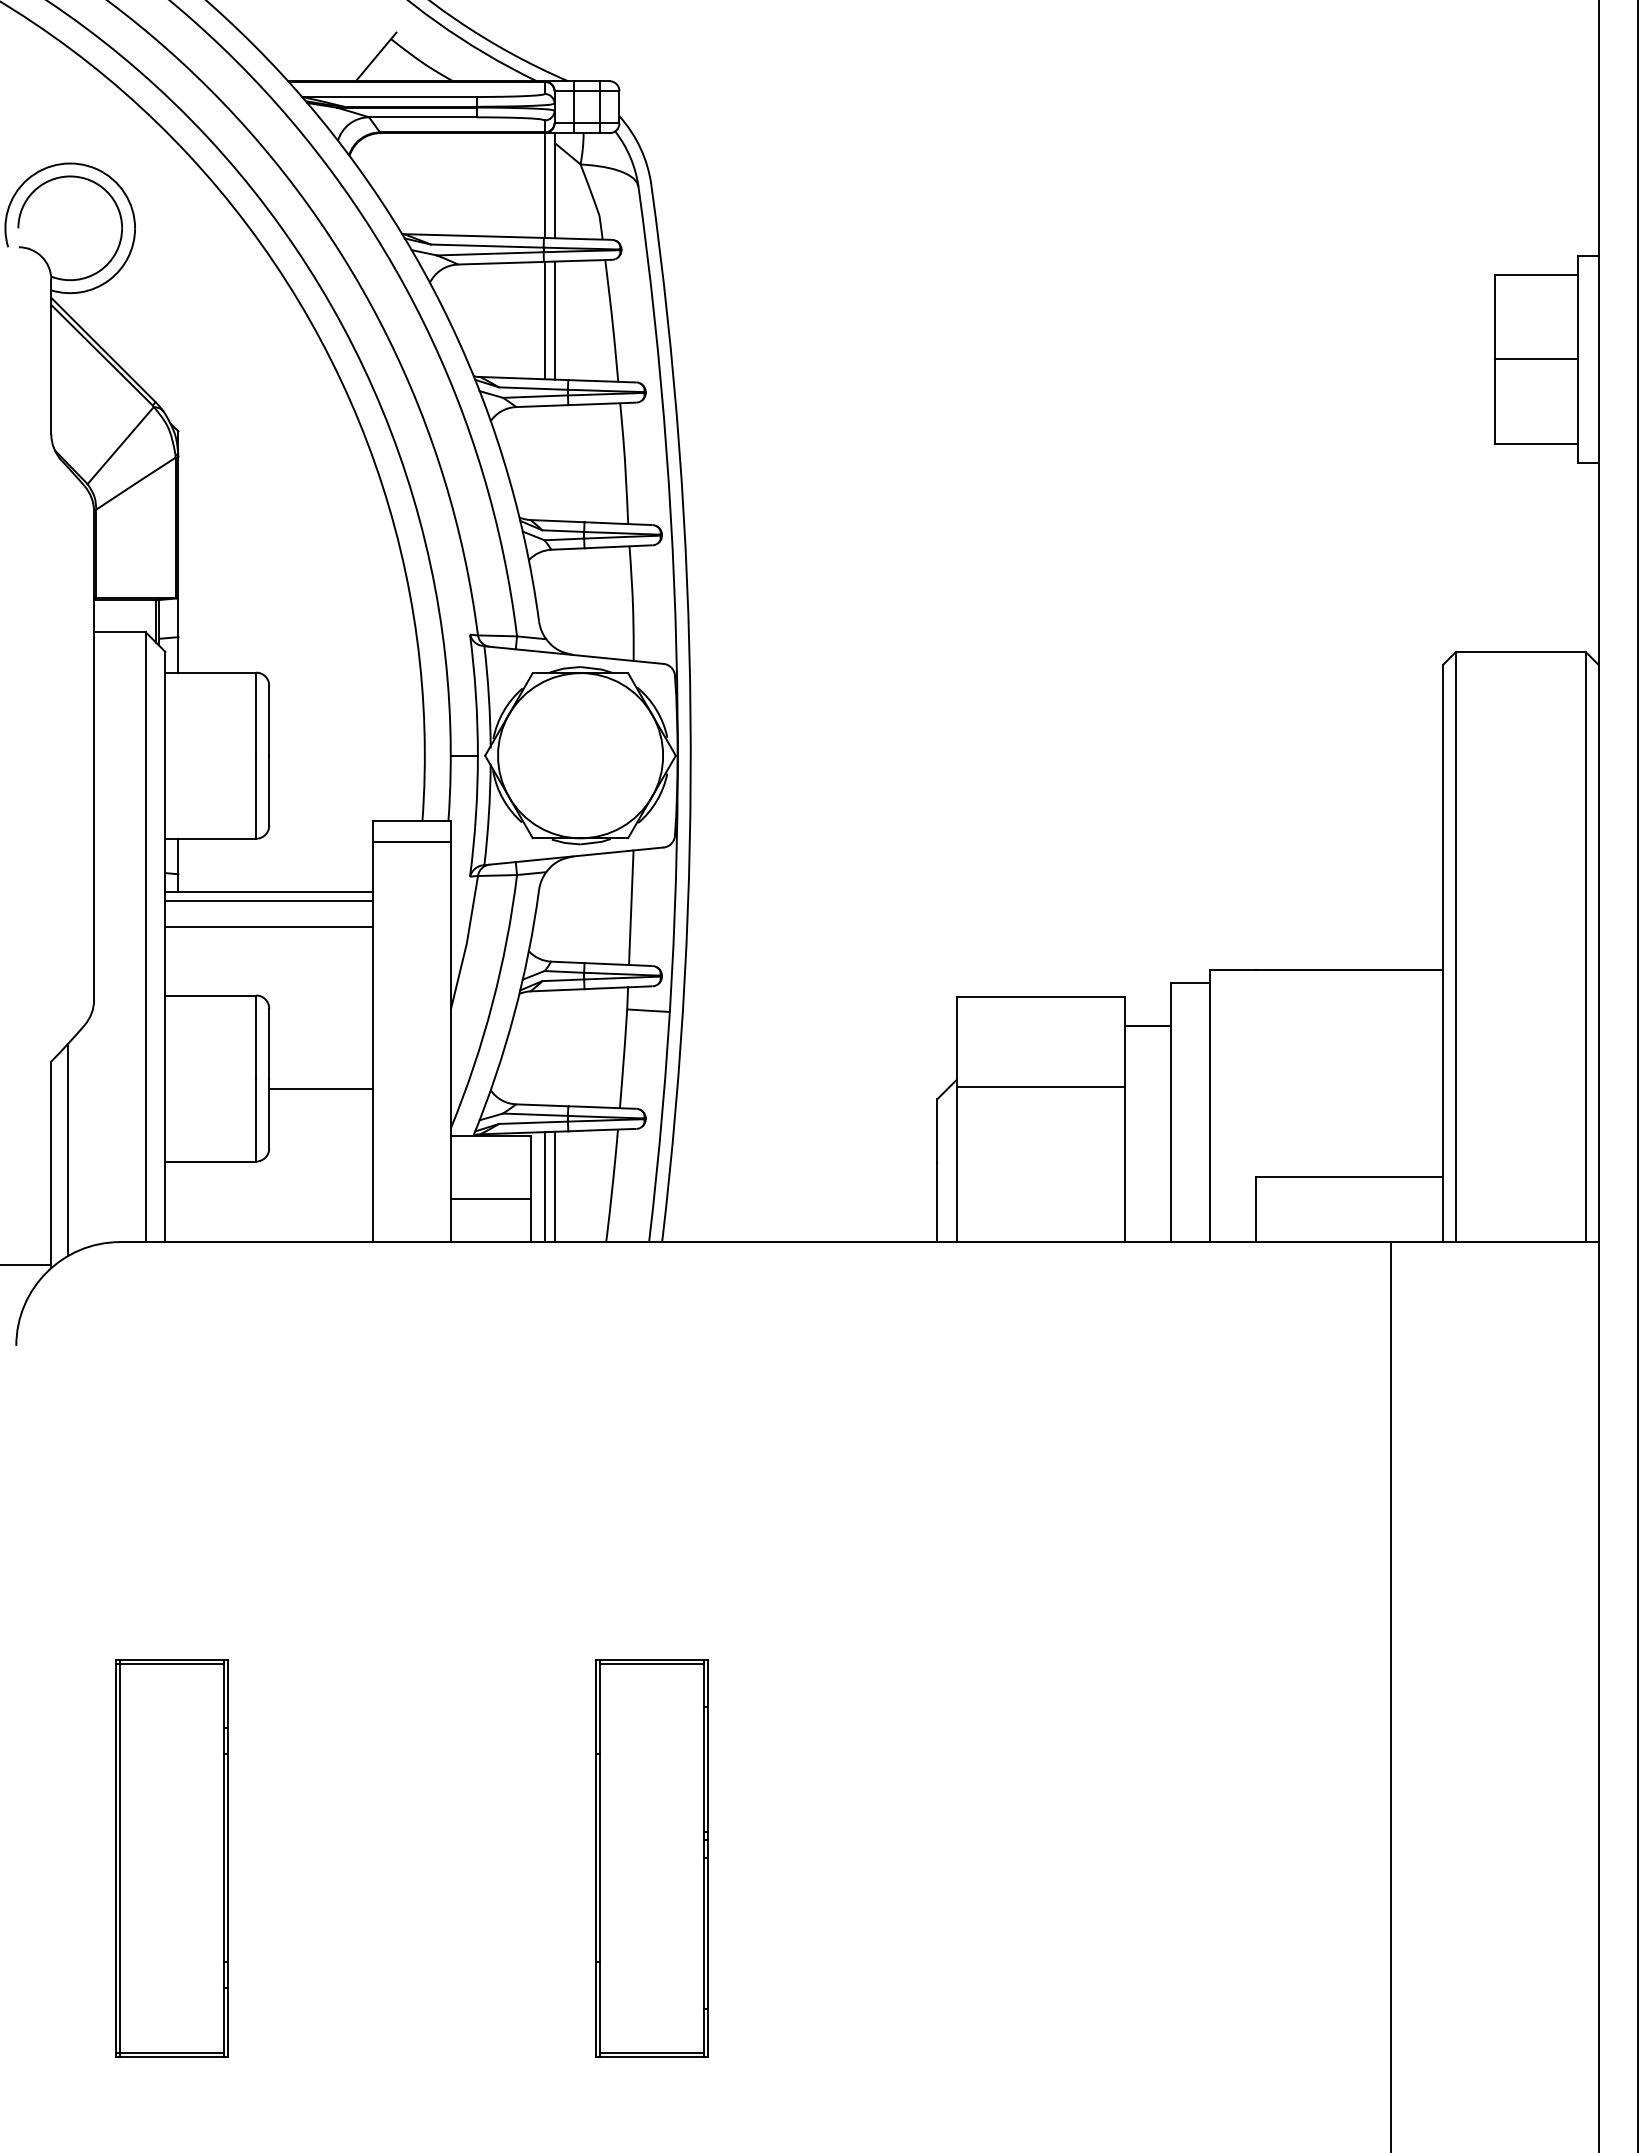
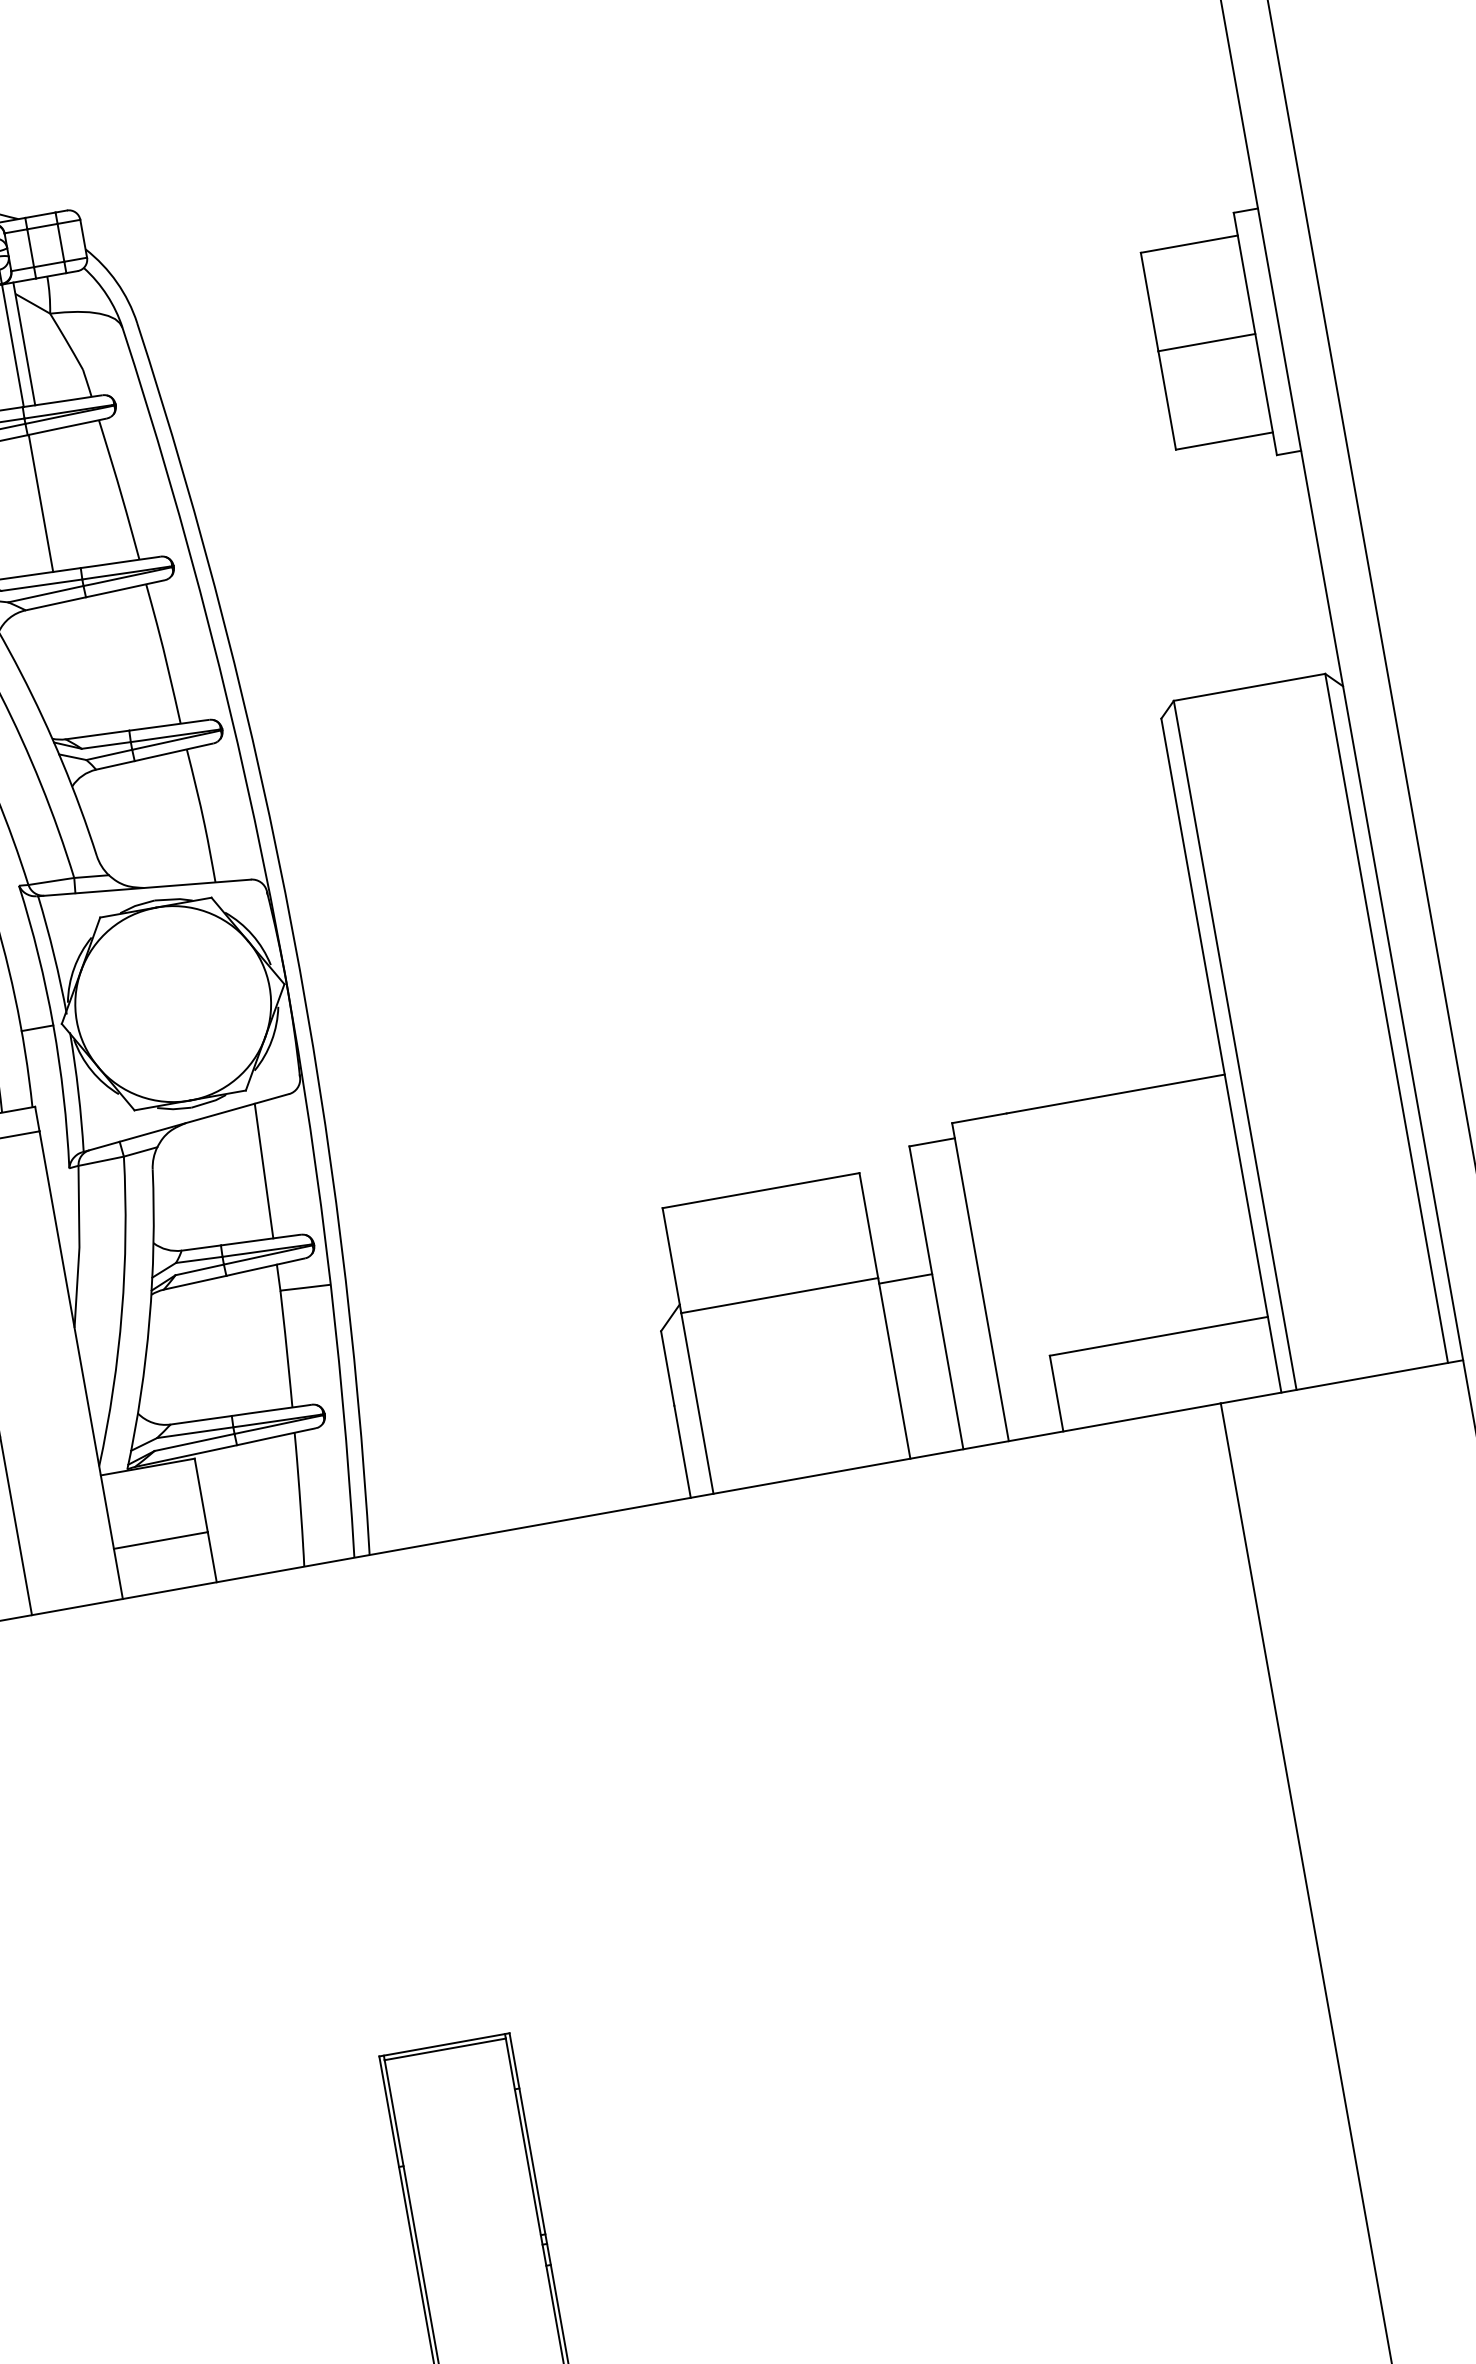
line: (554, 320) -> (52, 501), removed
line: (1147, 1026) -> (905, 1279), moved
line: (554, 1186) -> (232, 1512), removed
line: (544, 1187) -> (220, 1515), removed

